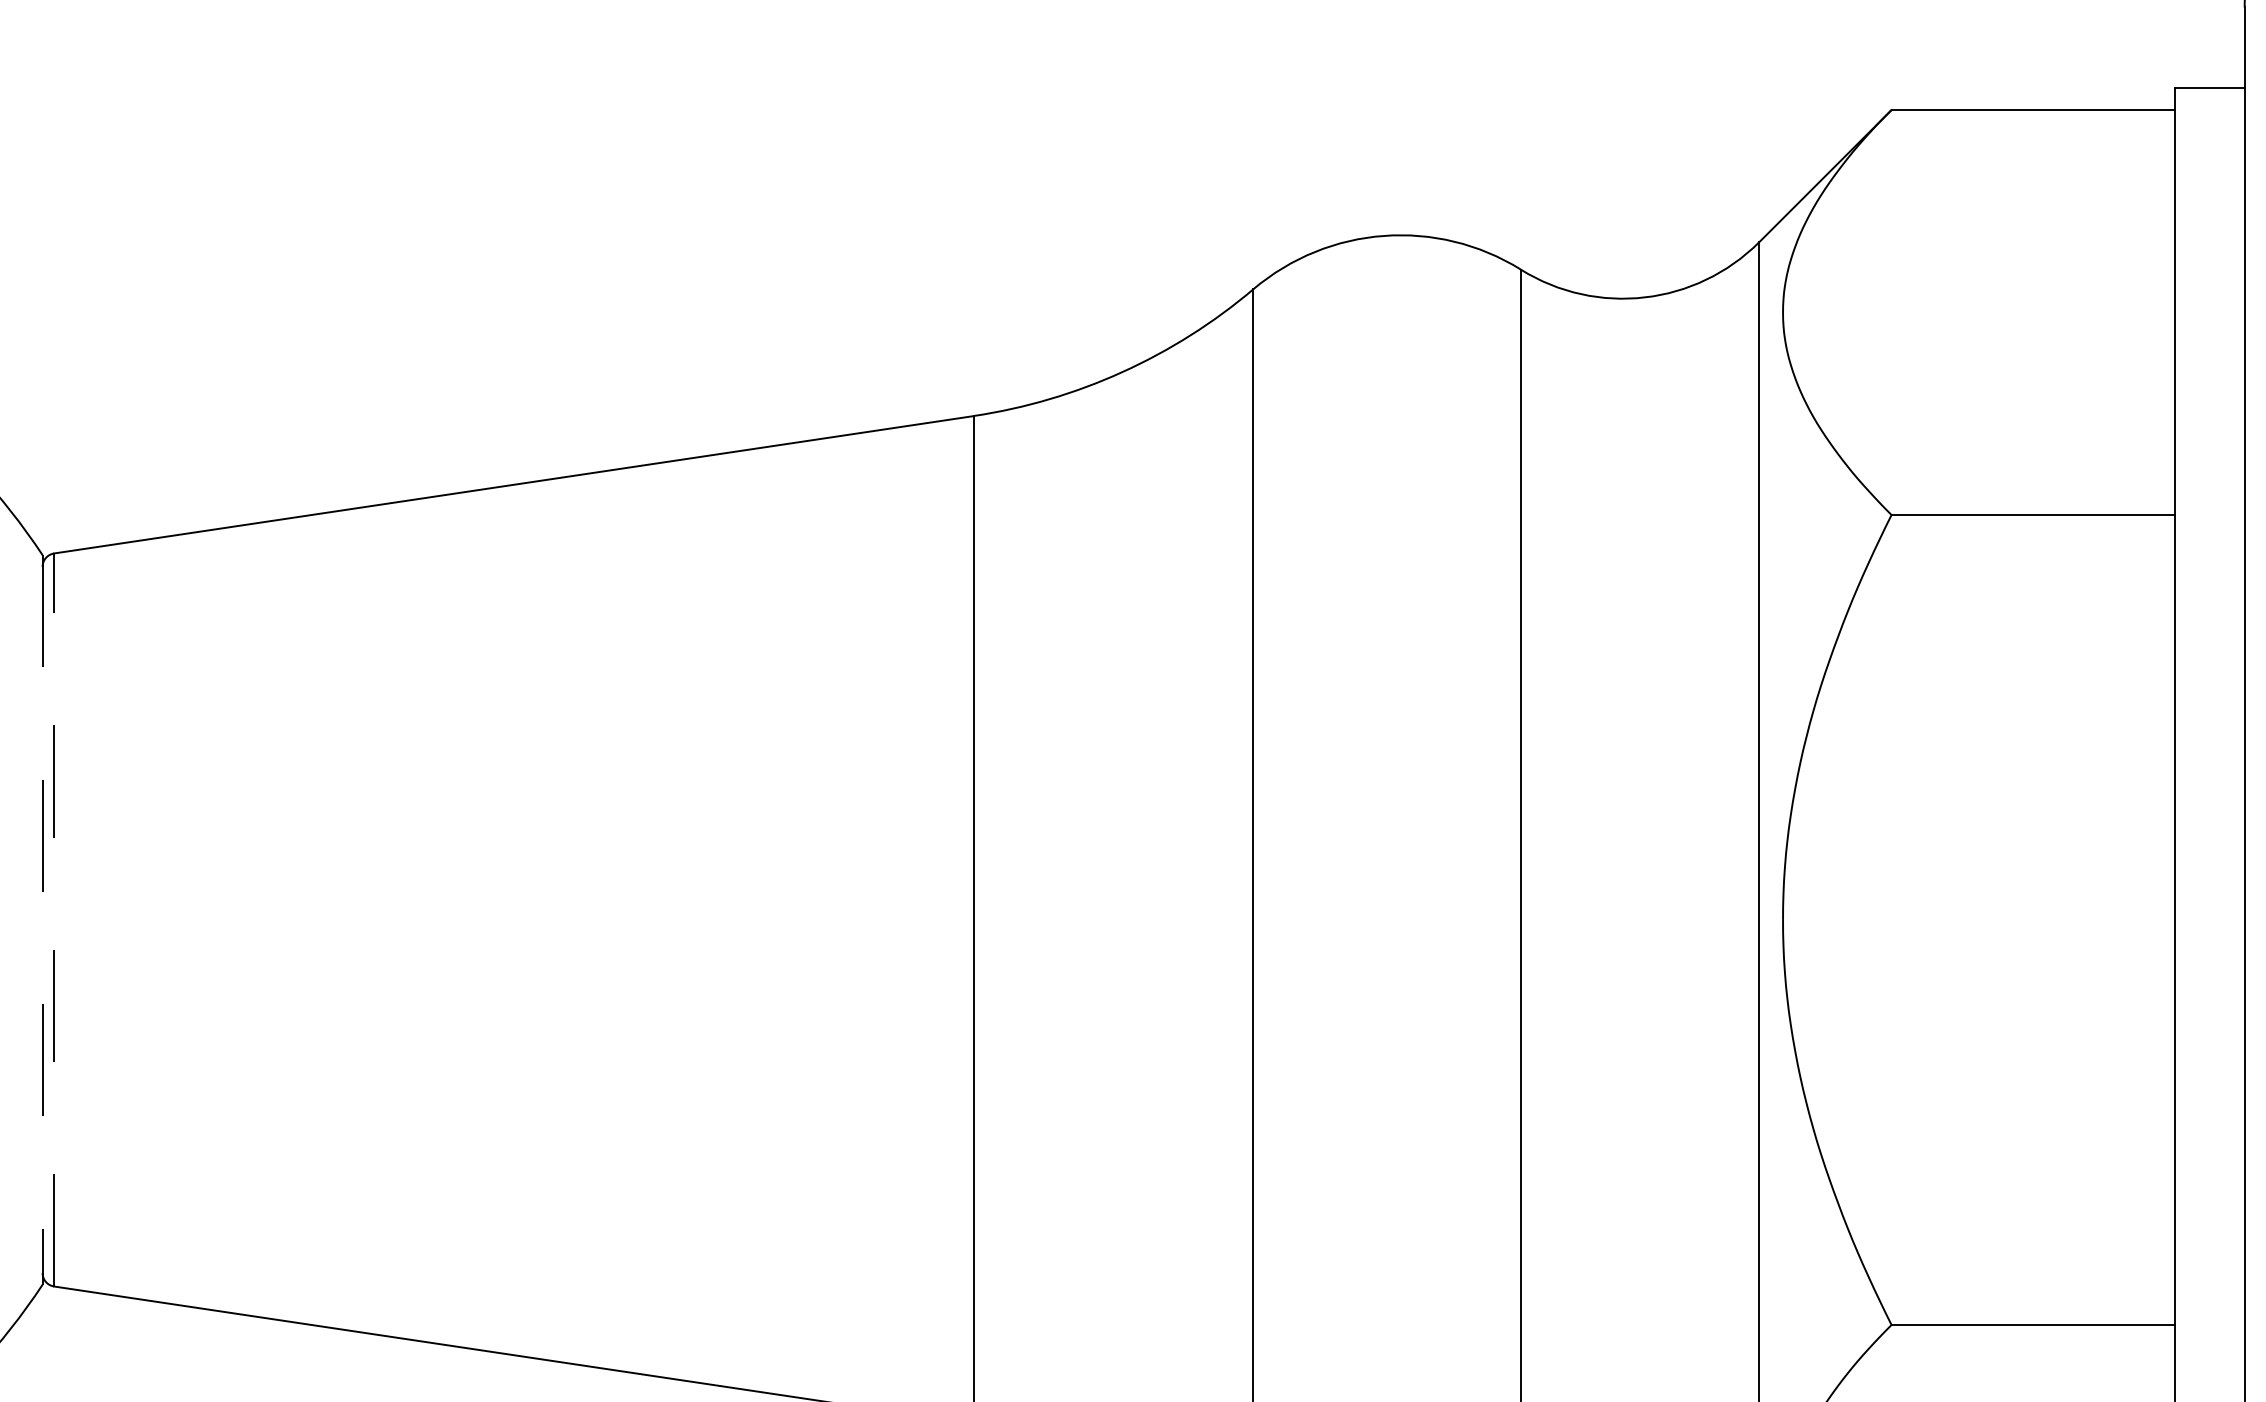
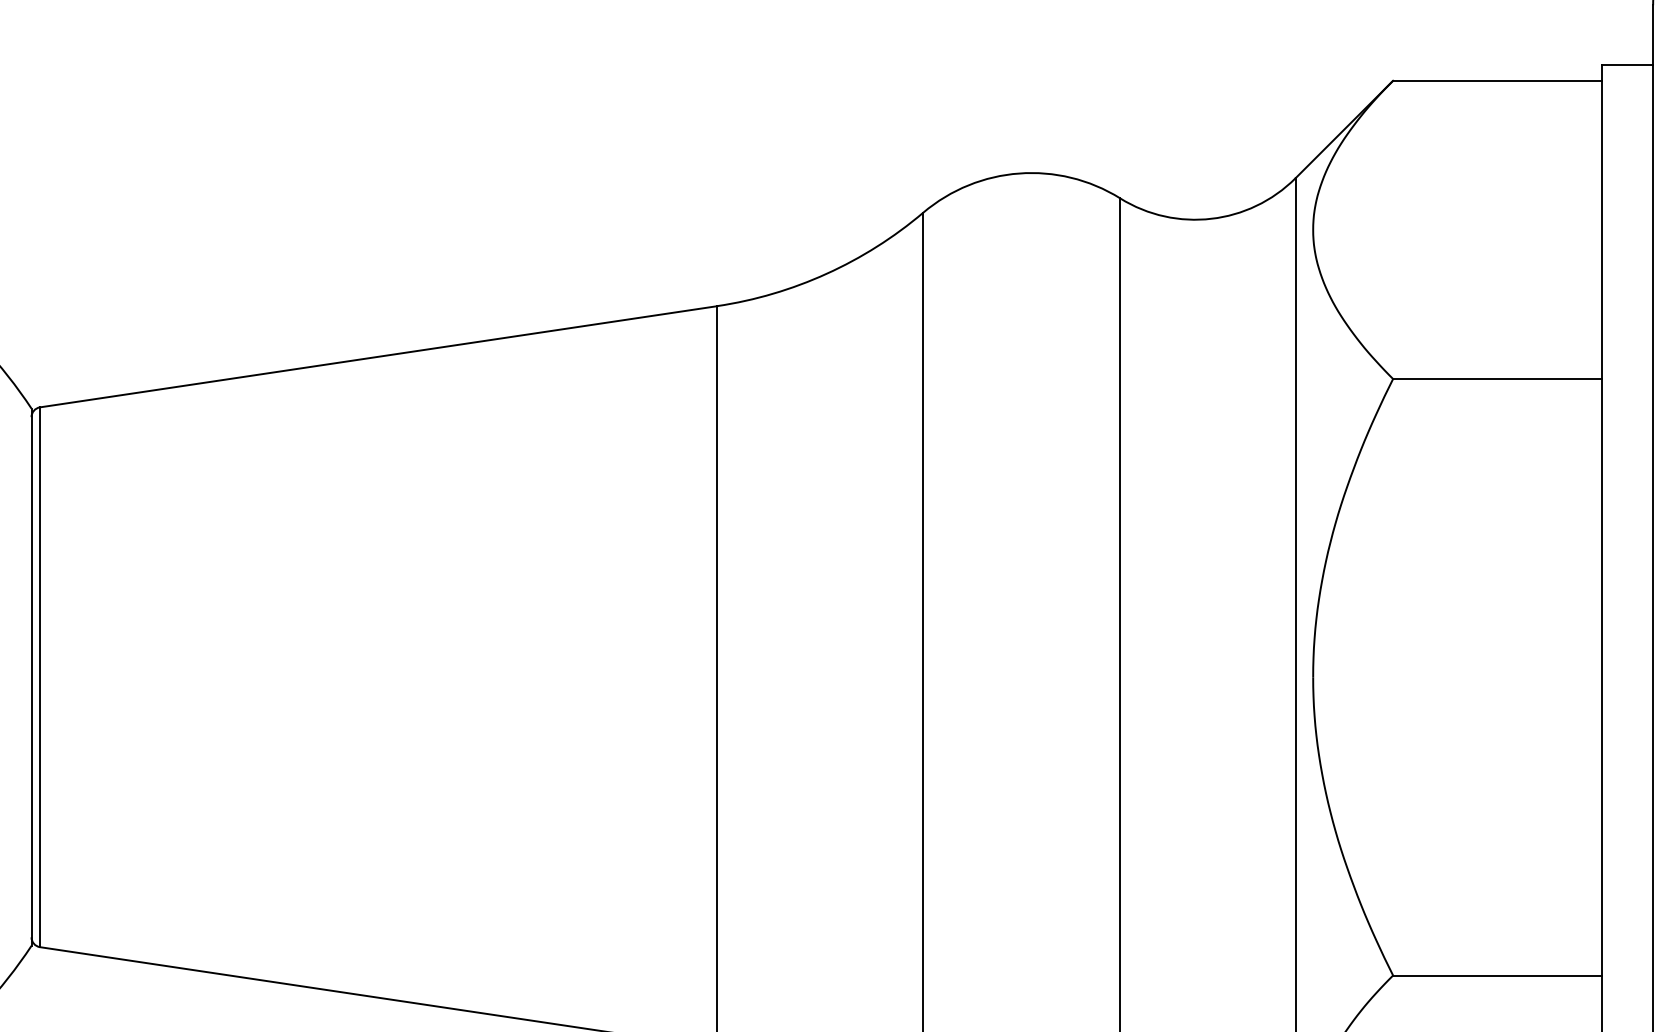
line: (42, 919) -> (31, 676), dashed -> solid
line: (54, 919) -> (40, 676), dashed -> solid

